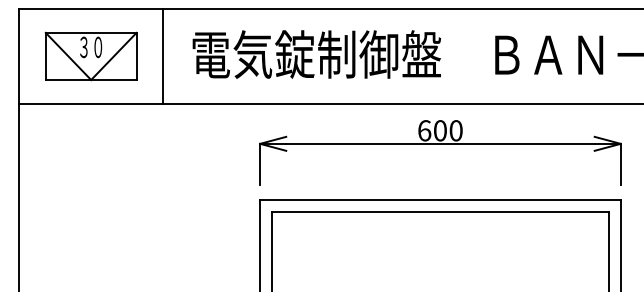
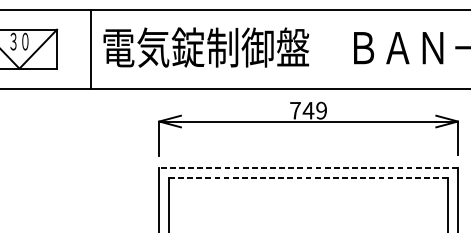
line: (163, 56) -> (90, 49), moved
text: (440, 130) -> (308, 110), 600 -> 749
line: (439, 199) -> (307, 167), solid -> dashed
line: (439, 211) -> (307, 177), solid -> dashed

